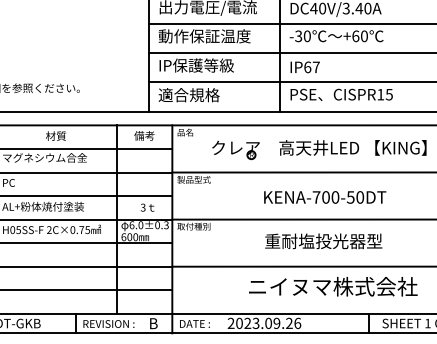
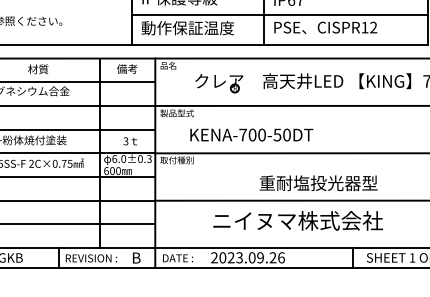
text: (389, 94) -> (373, 27), CISPR15 -> CISPR12
text: (204, 95) -> (187, 28), 適合規格 -> 動作保証温度
text: (325, 197) -> (252, 135), moved
text: (323, 241) -> (318, 183), moved
text: (333, 286) -> (298, 220), moved

